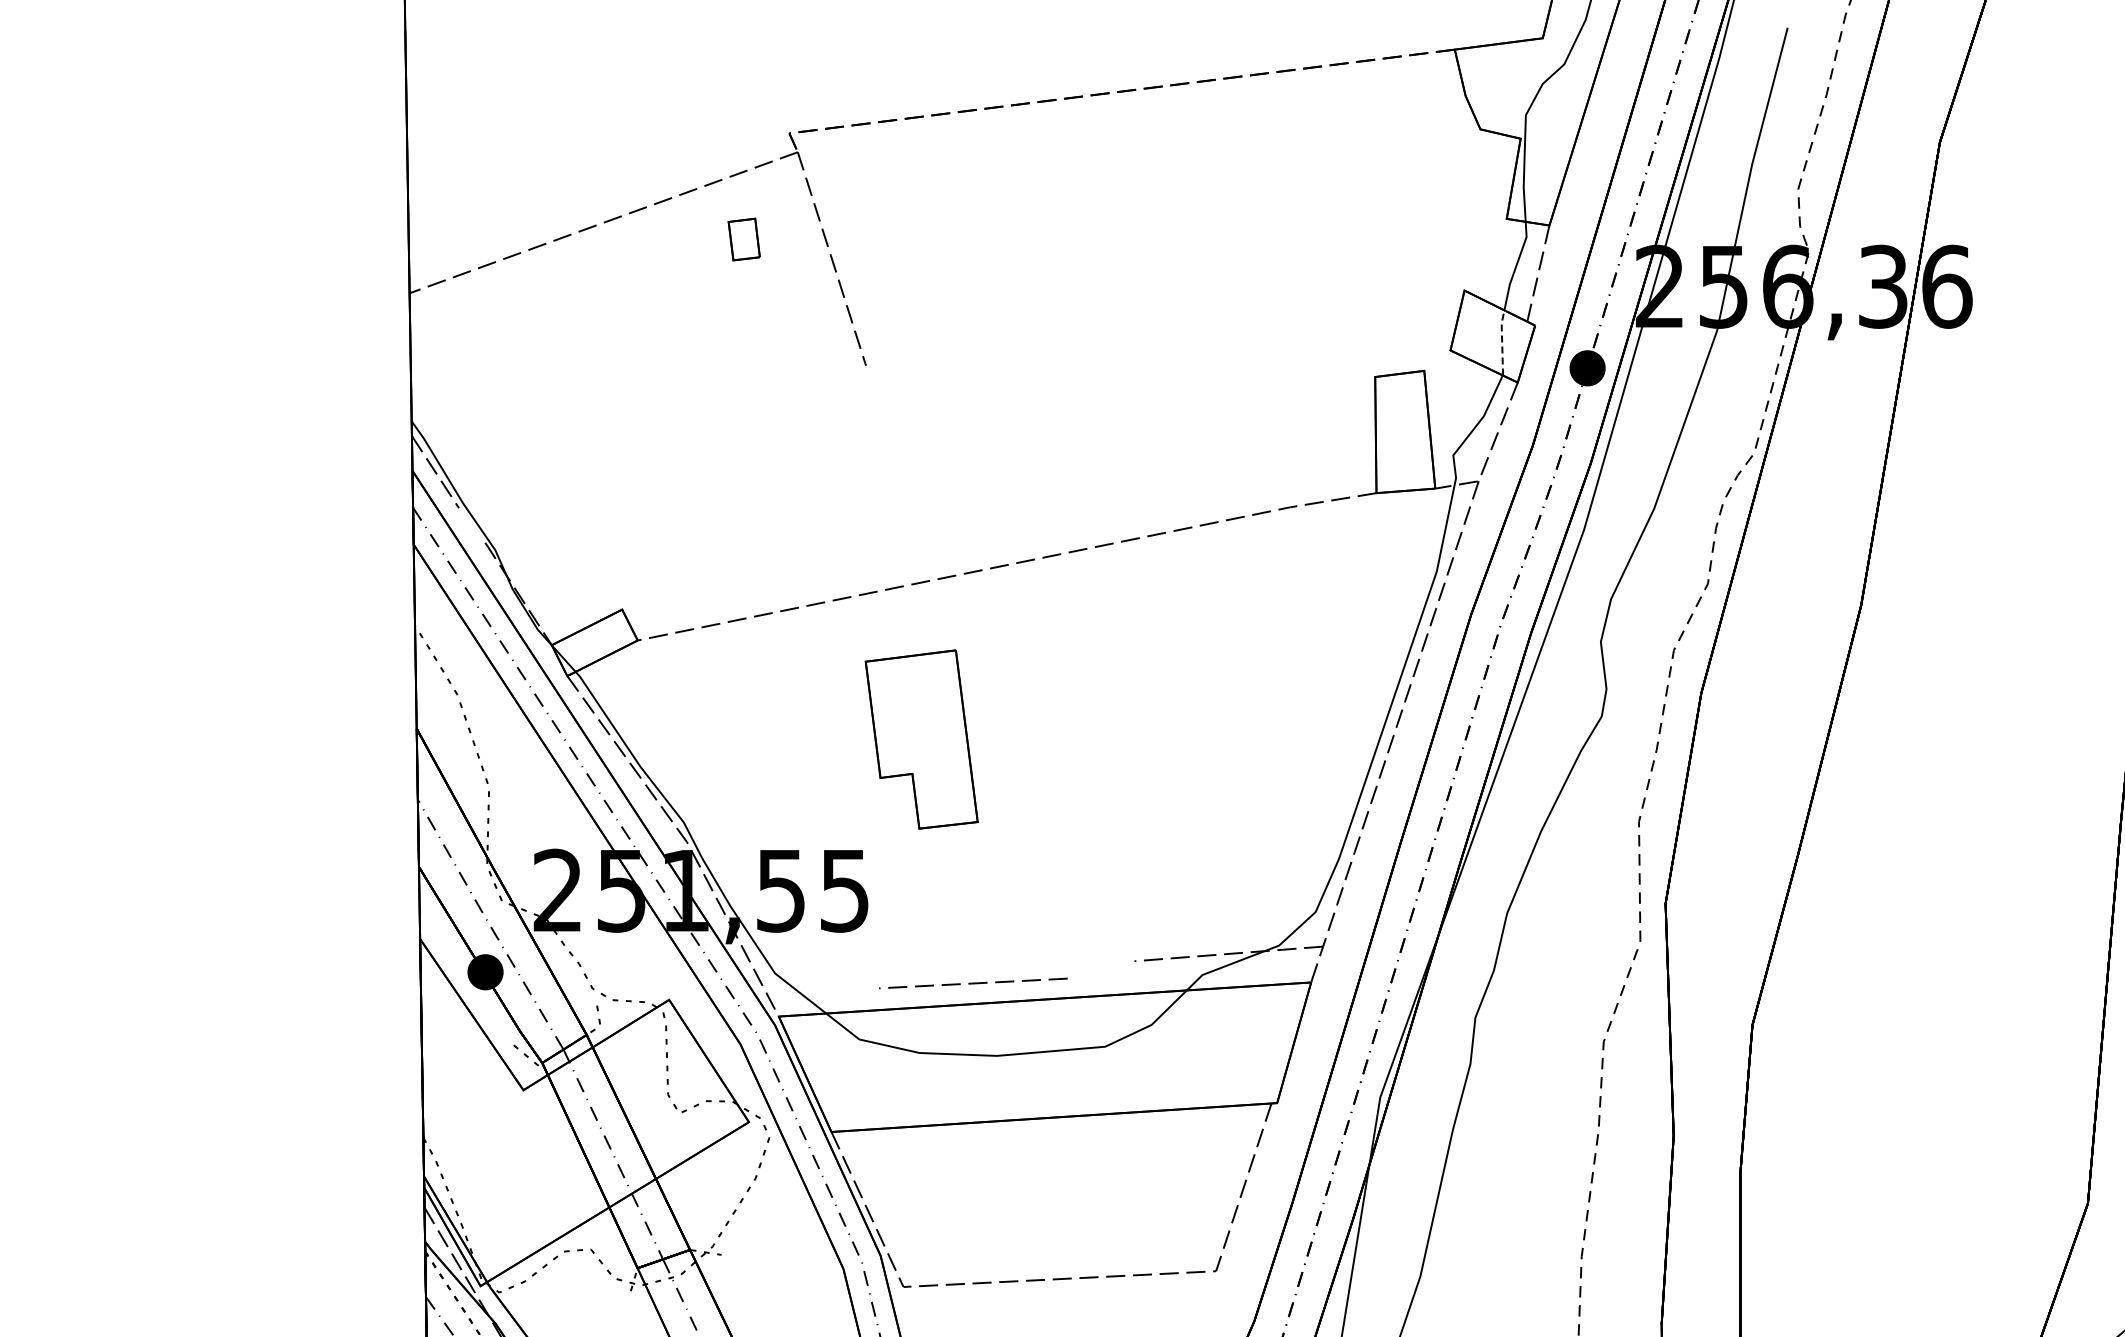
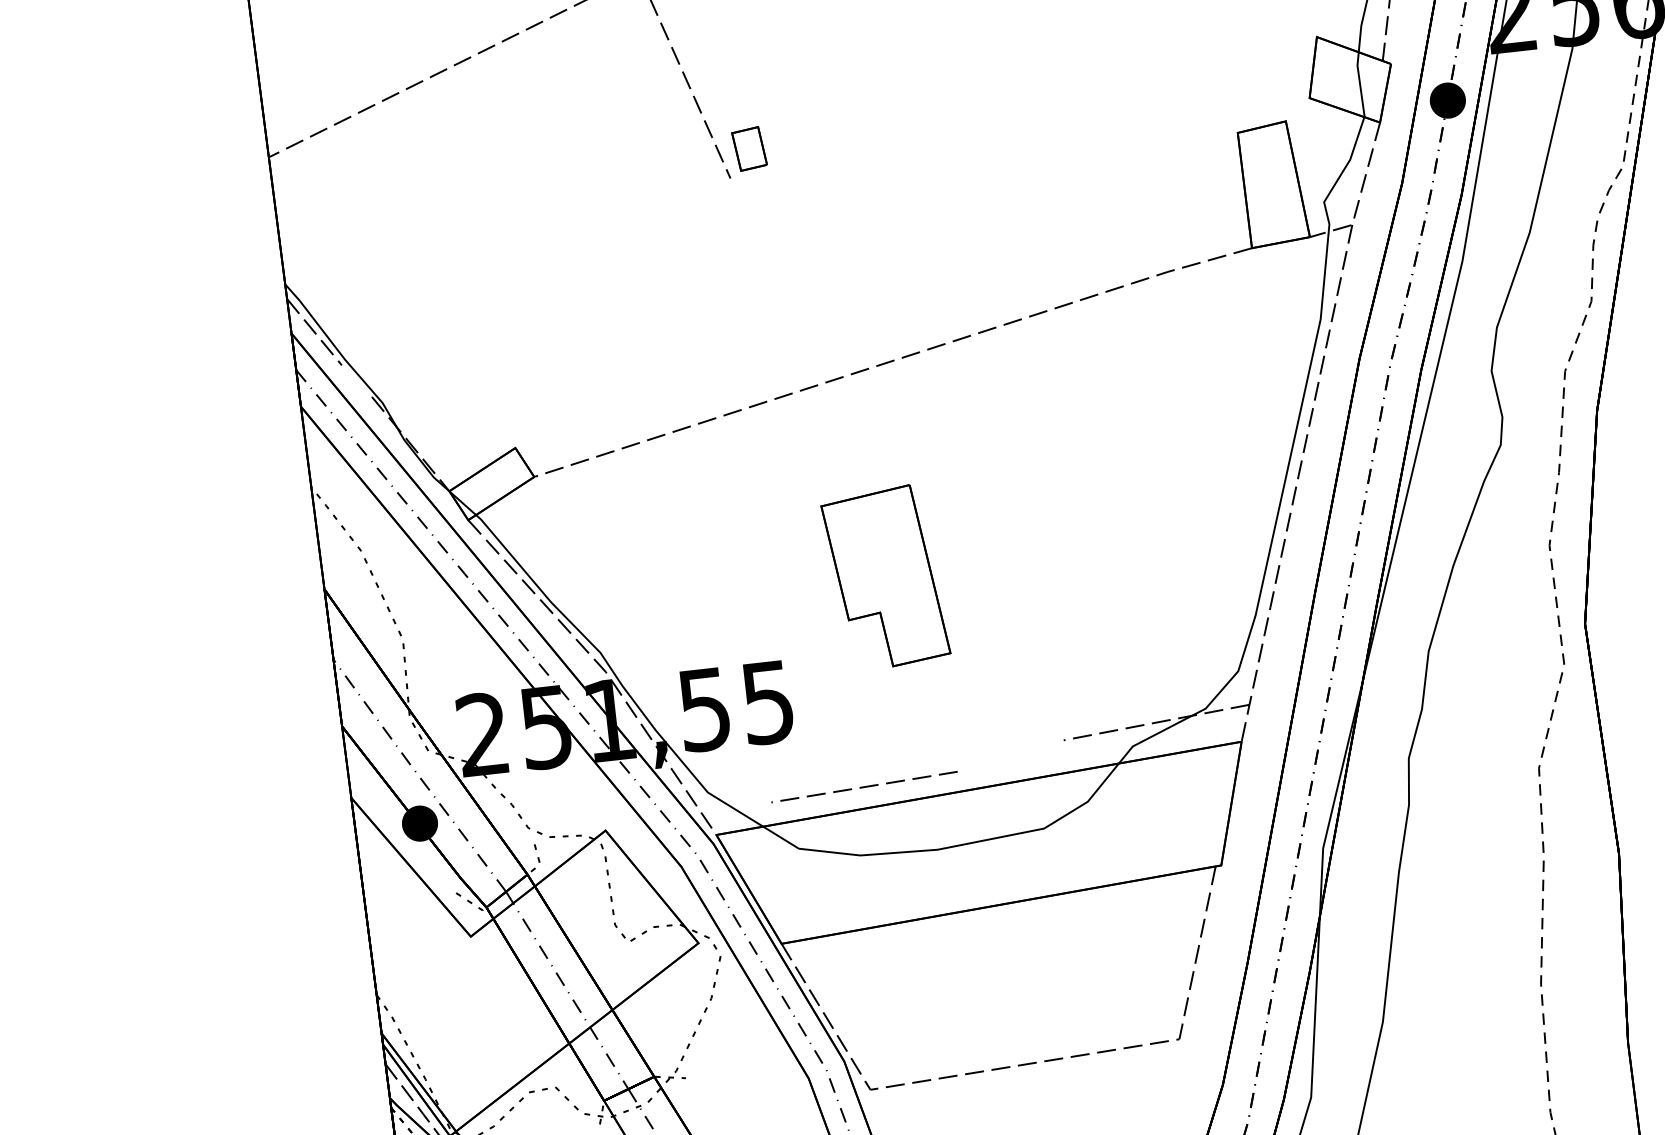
part: (743, 239) -> (748, 149), moved
line: (1502, 342) -> (1360, 84), dashed -> solid
part: (921, 739) -> (885, 577), moved
line: (973, 983) -> (864, 787), moved

